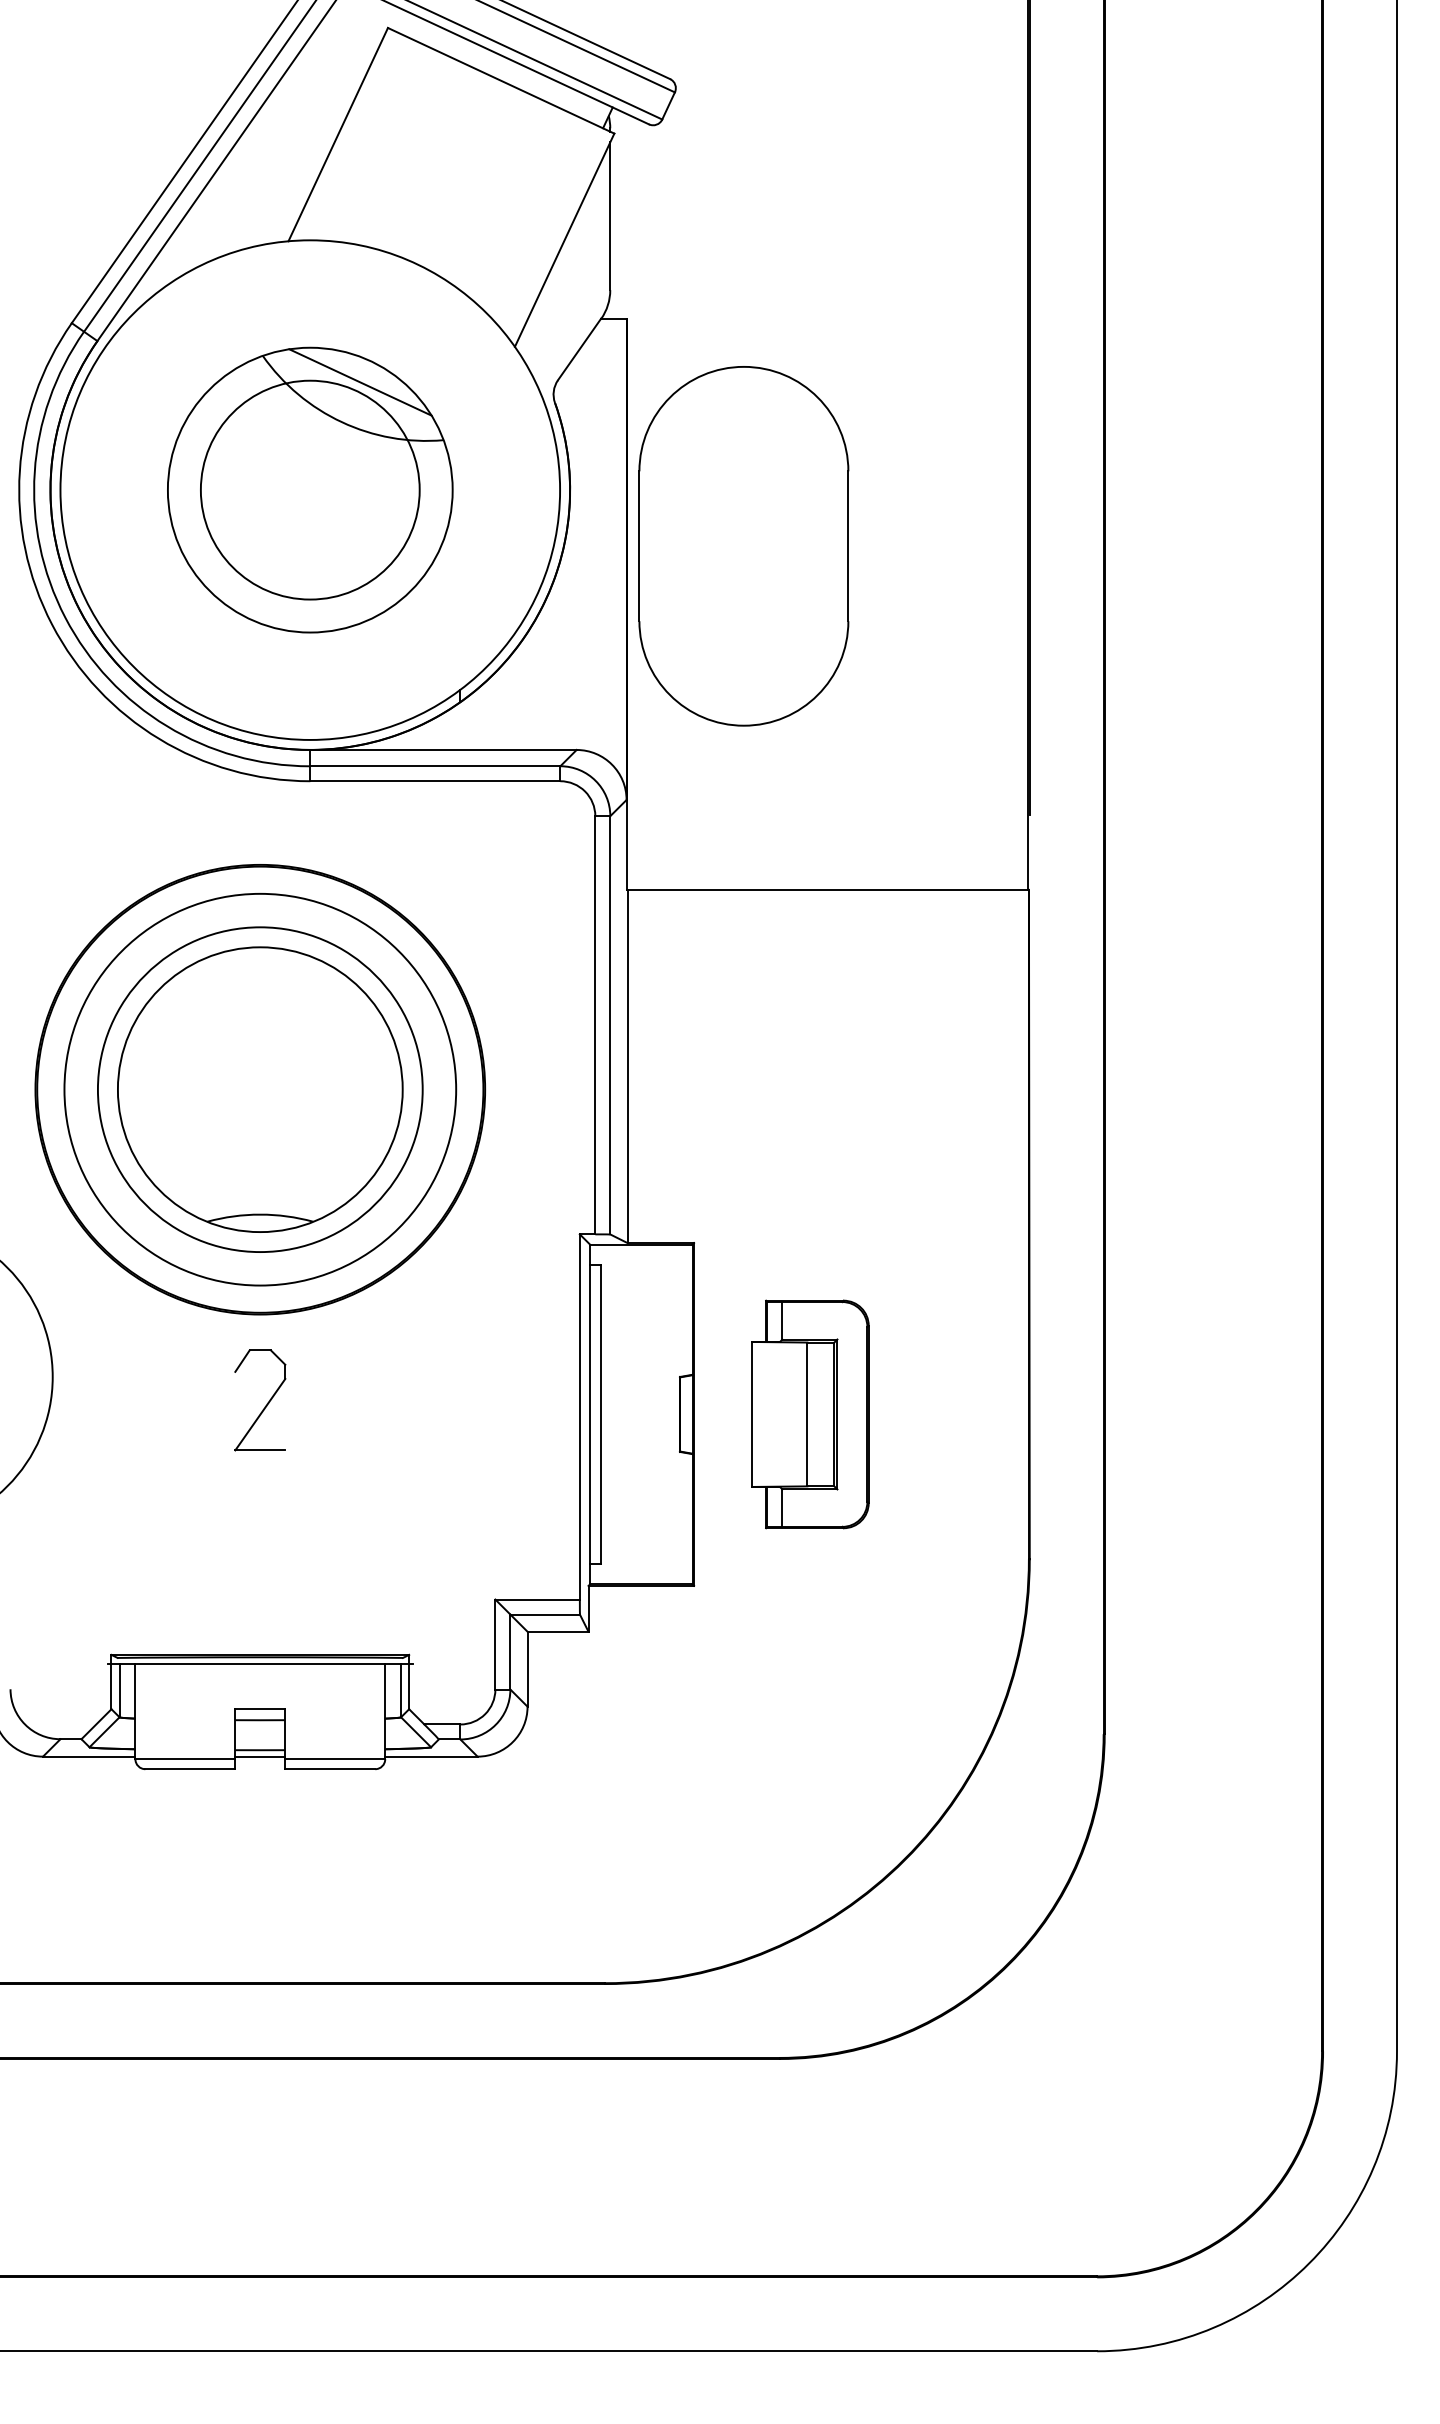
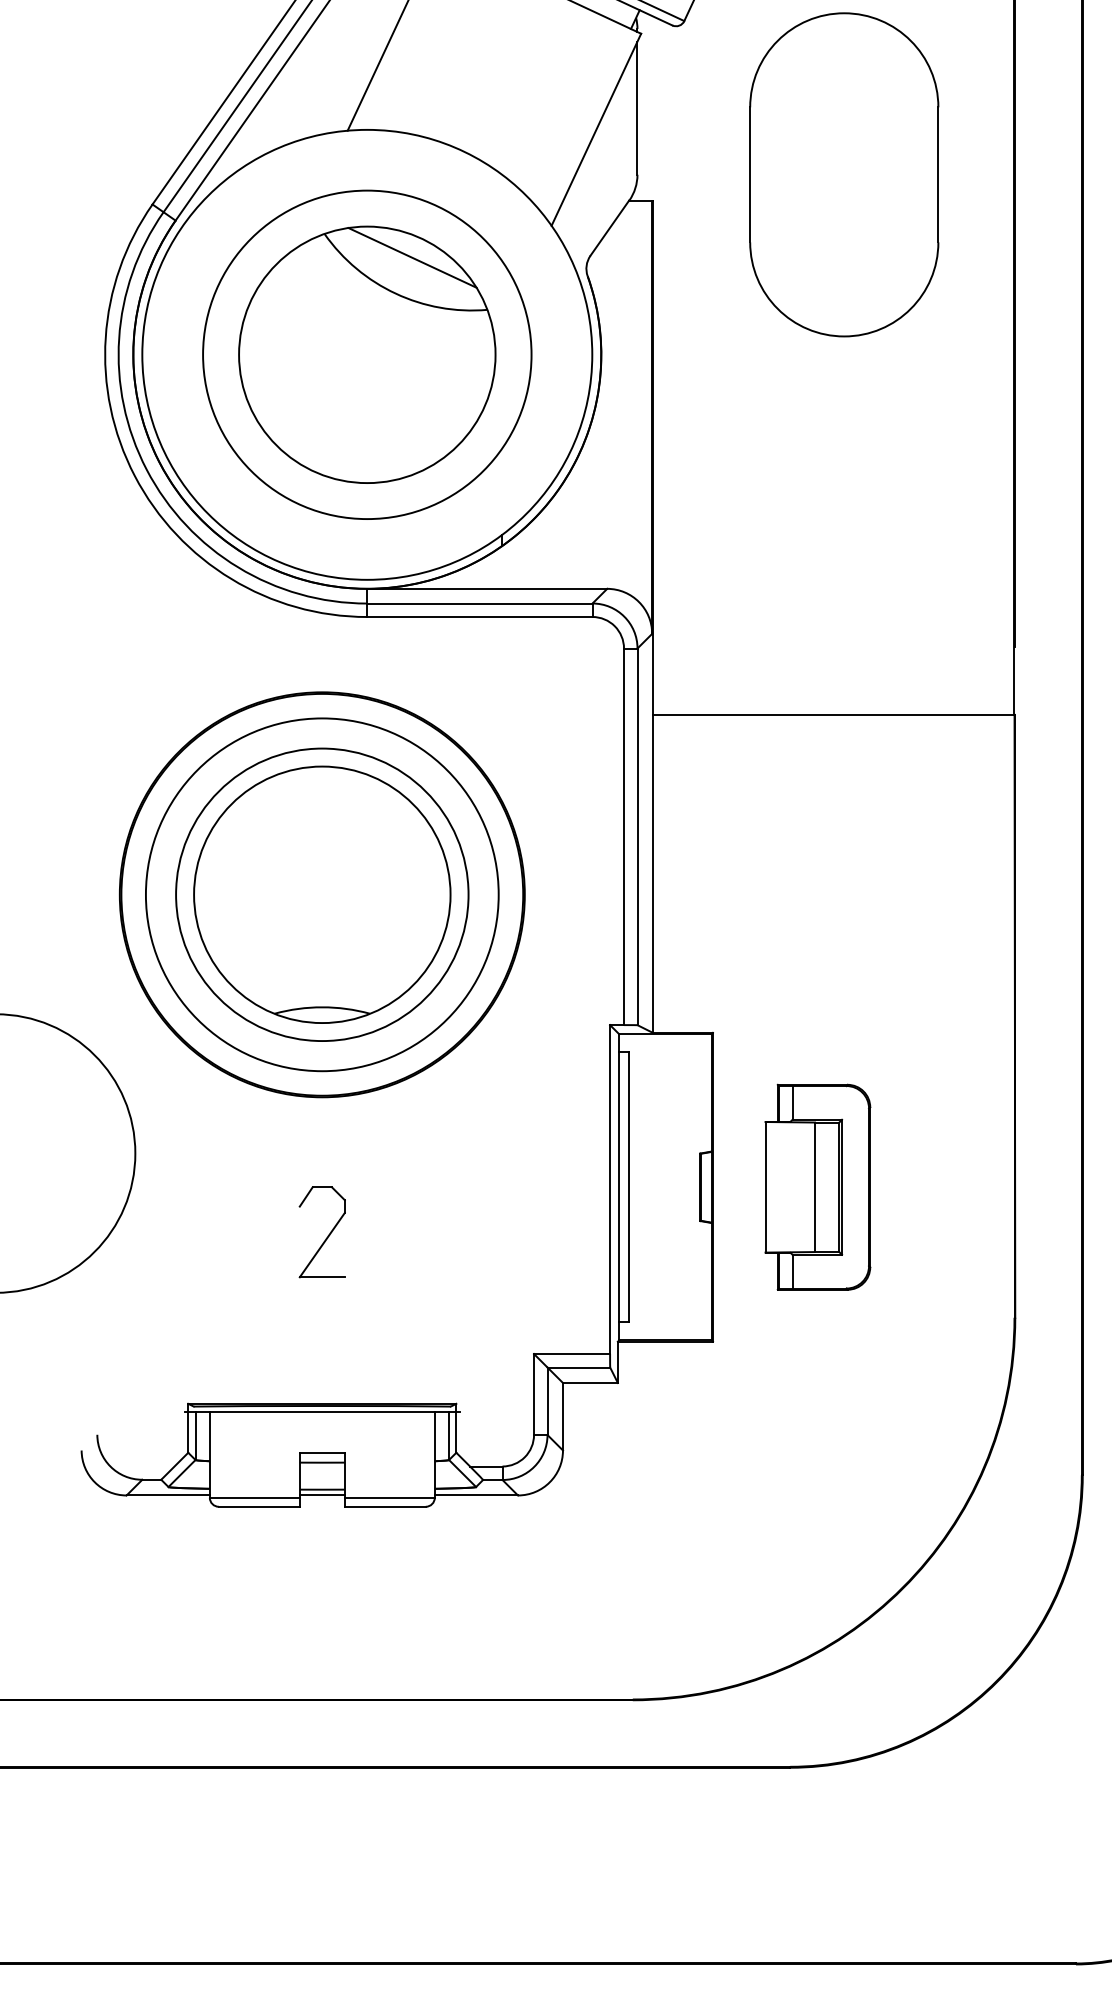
circle: (309, 489) -> (366, 354), size x1.67
part: (743, 546) -> (843, 175), moved
part: (265, 1405) -> (326, 1236), moved

